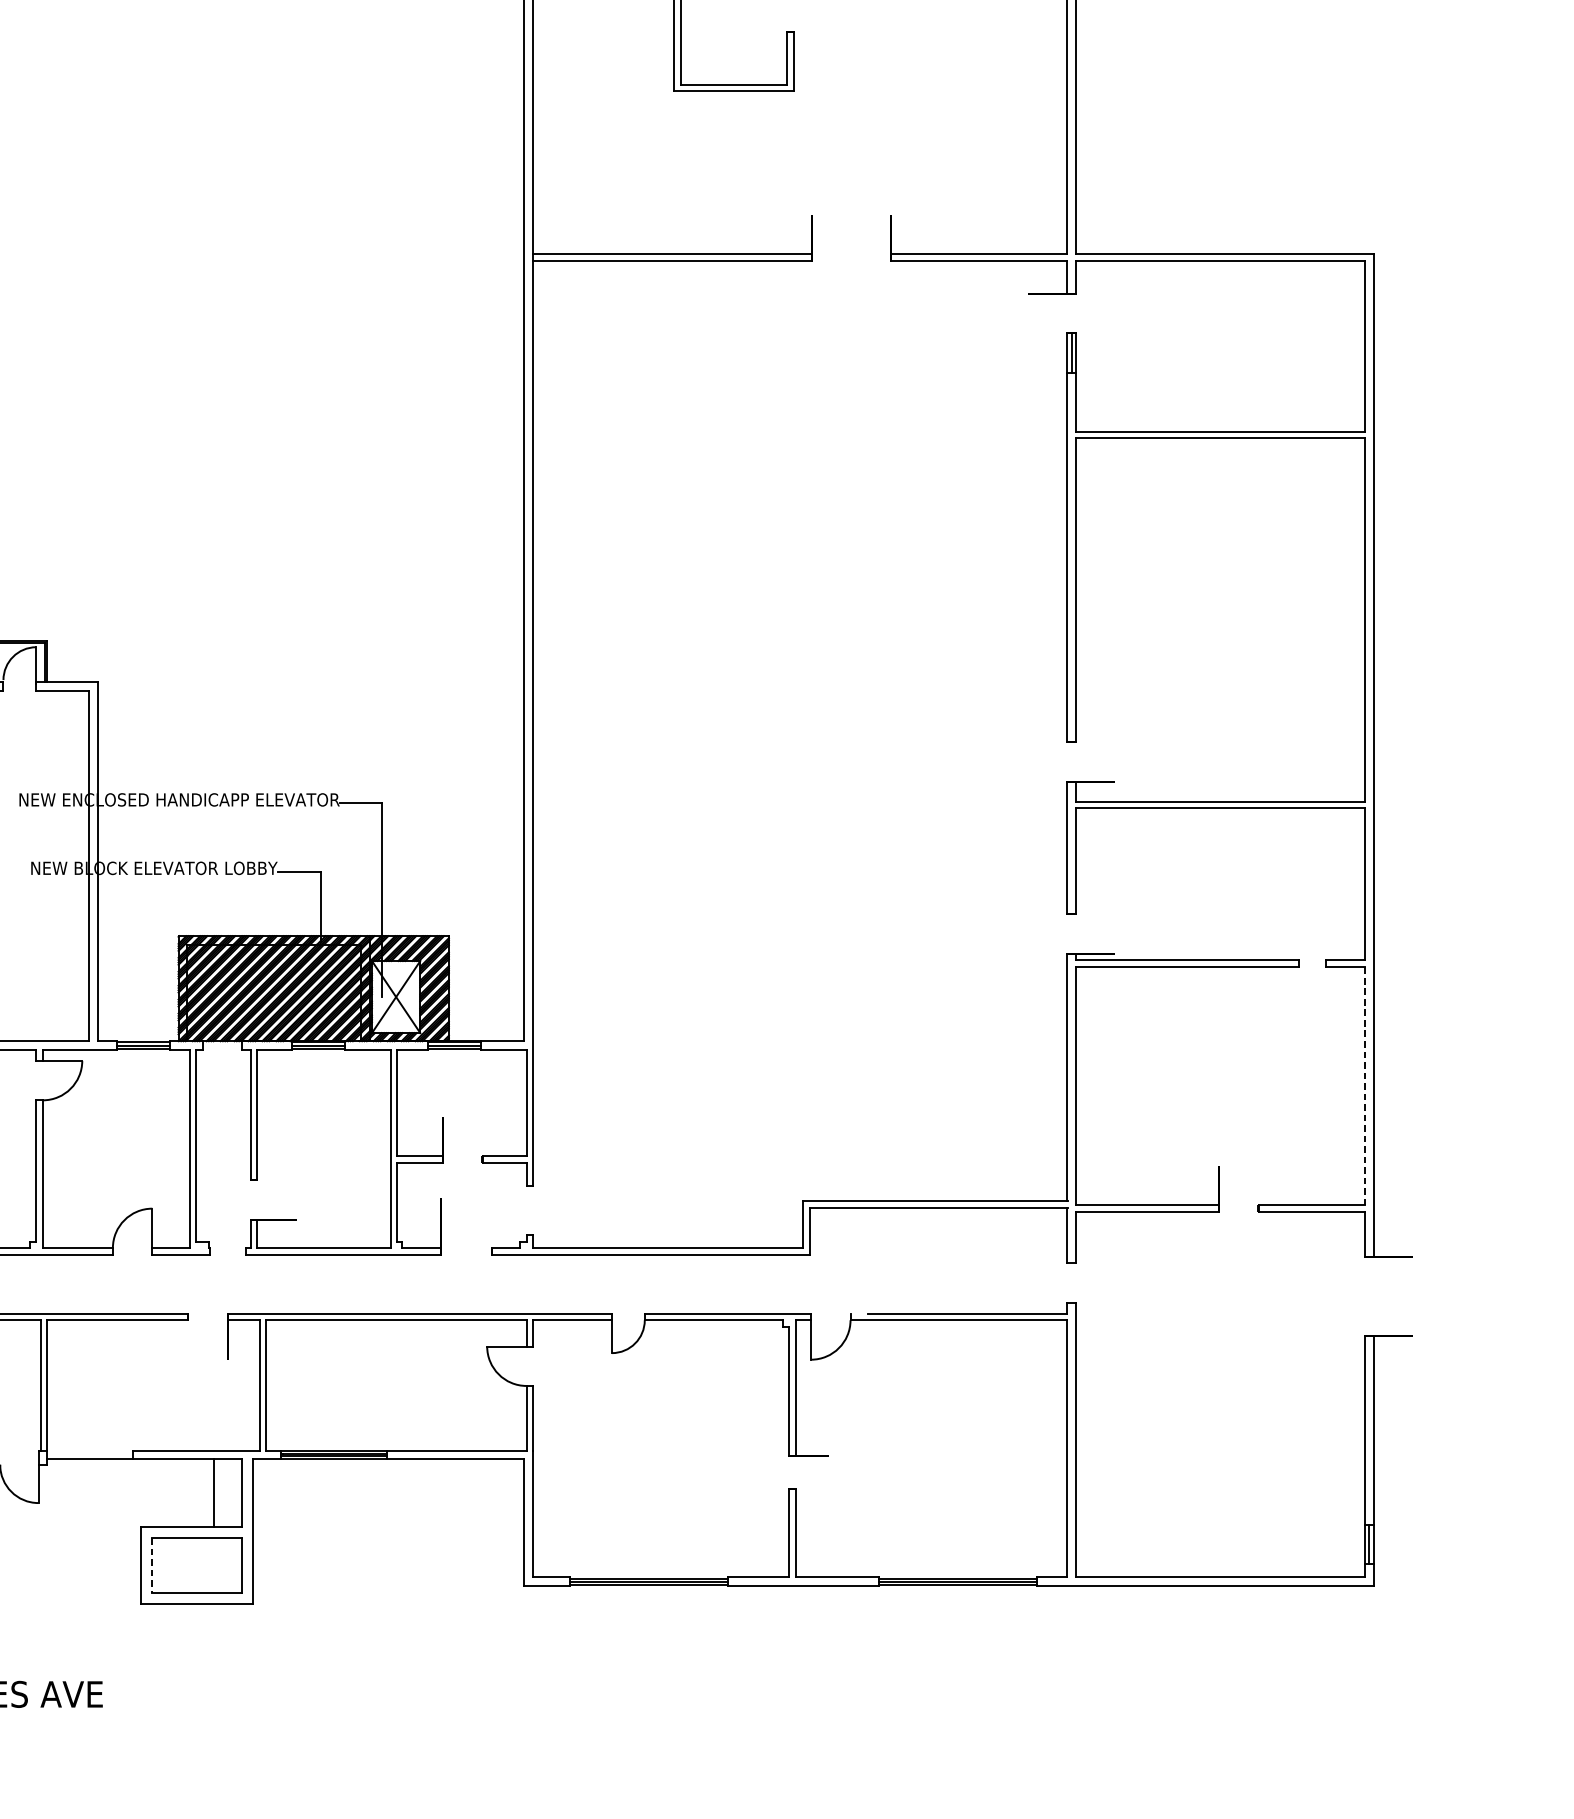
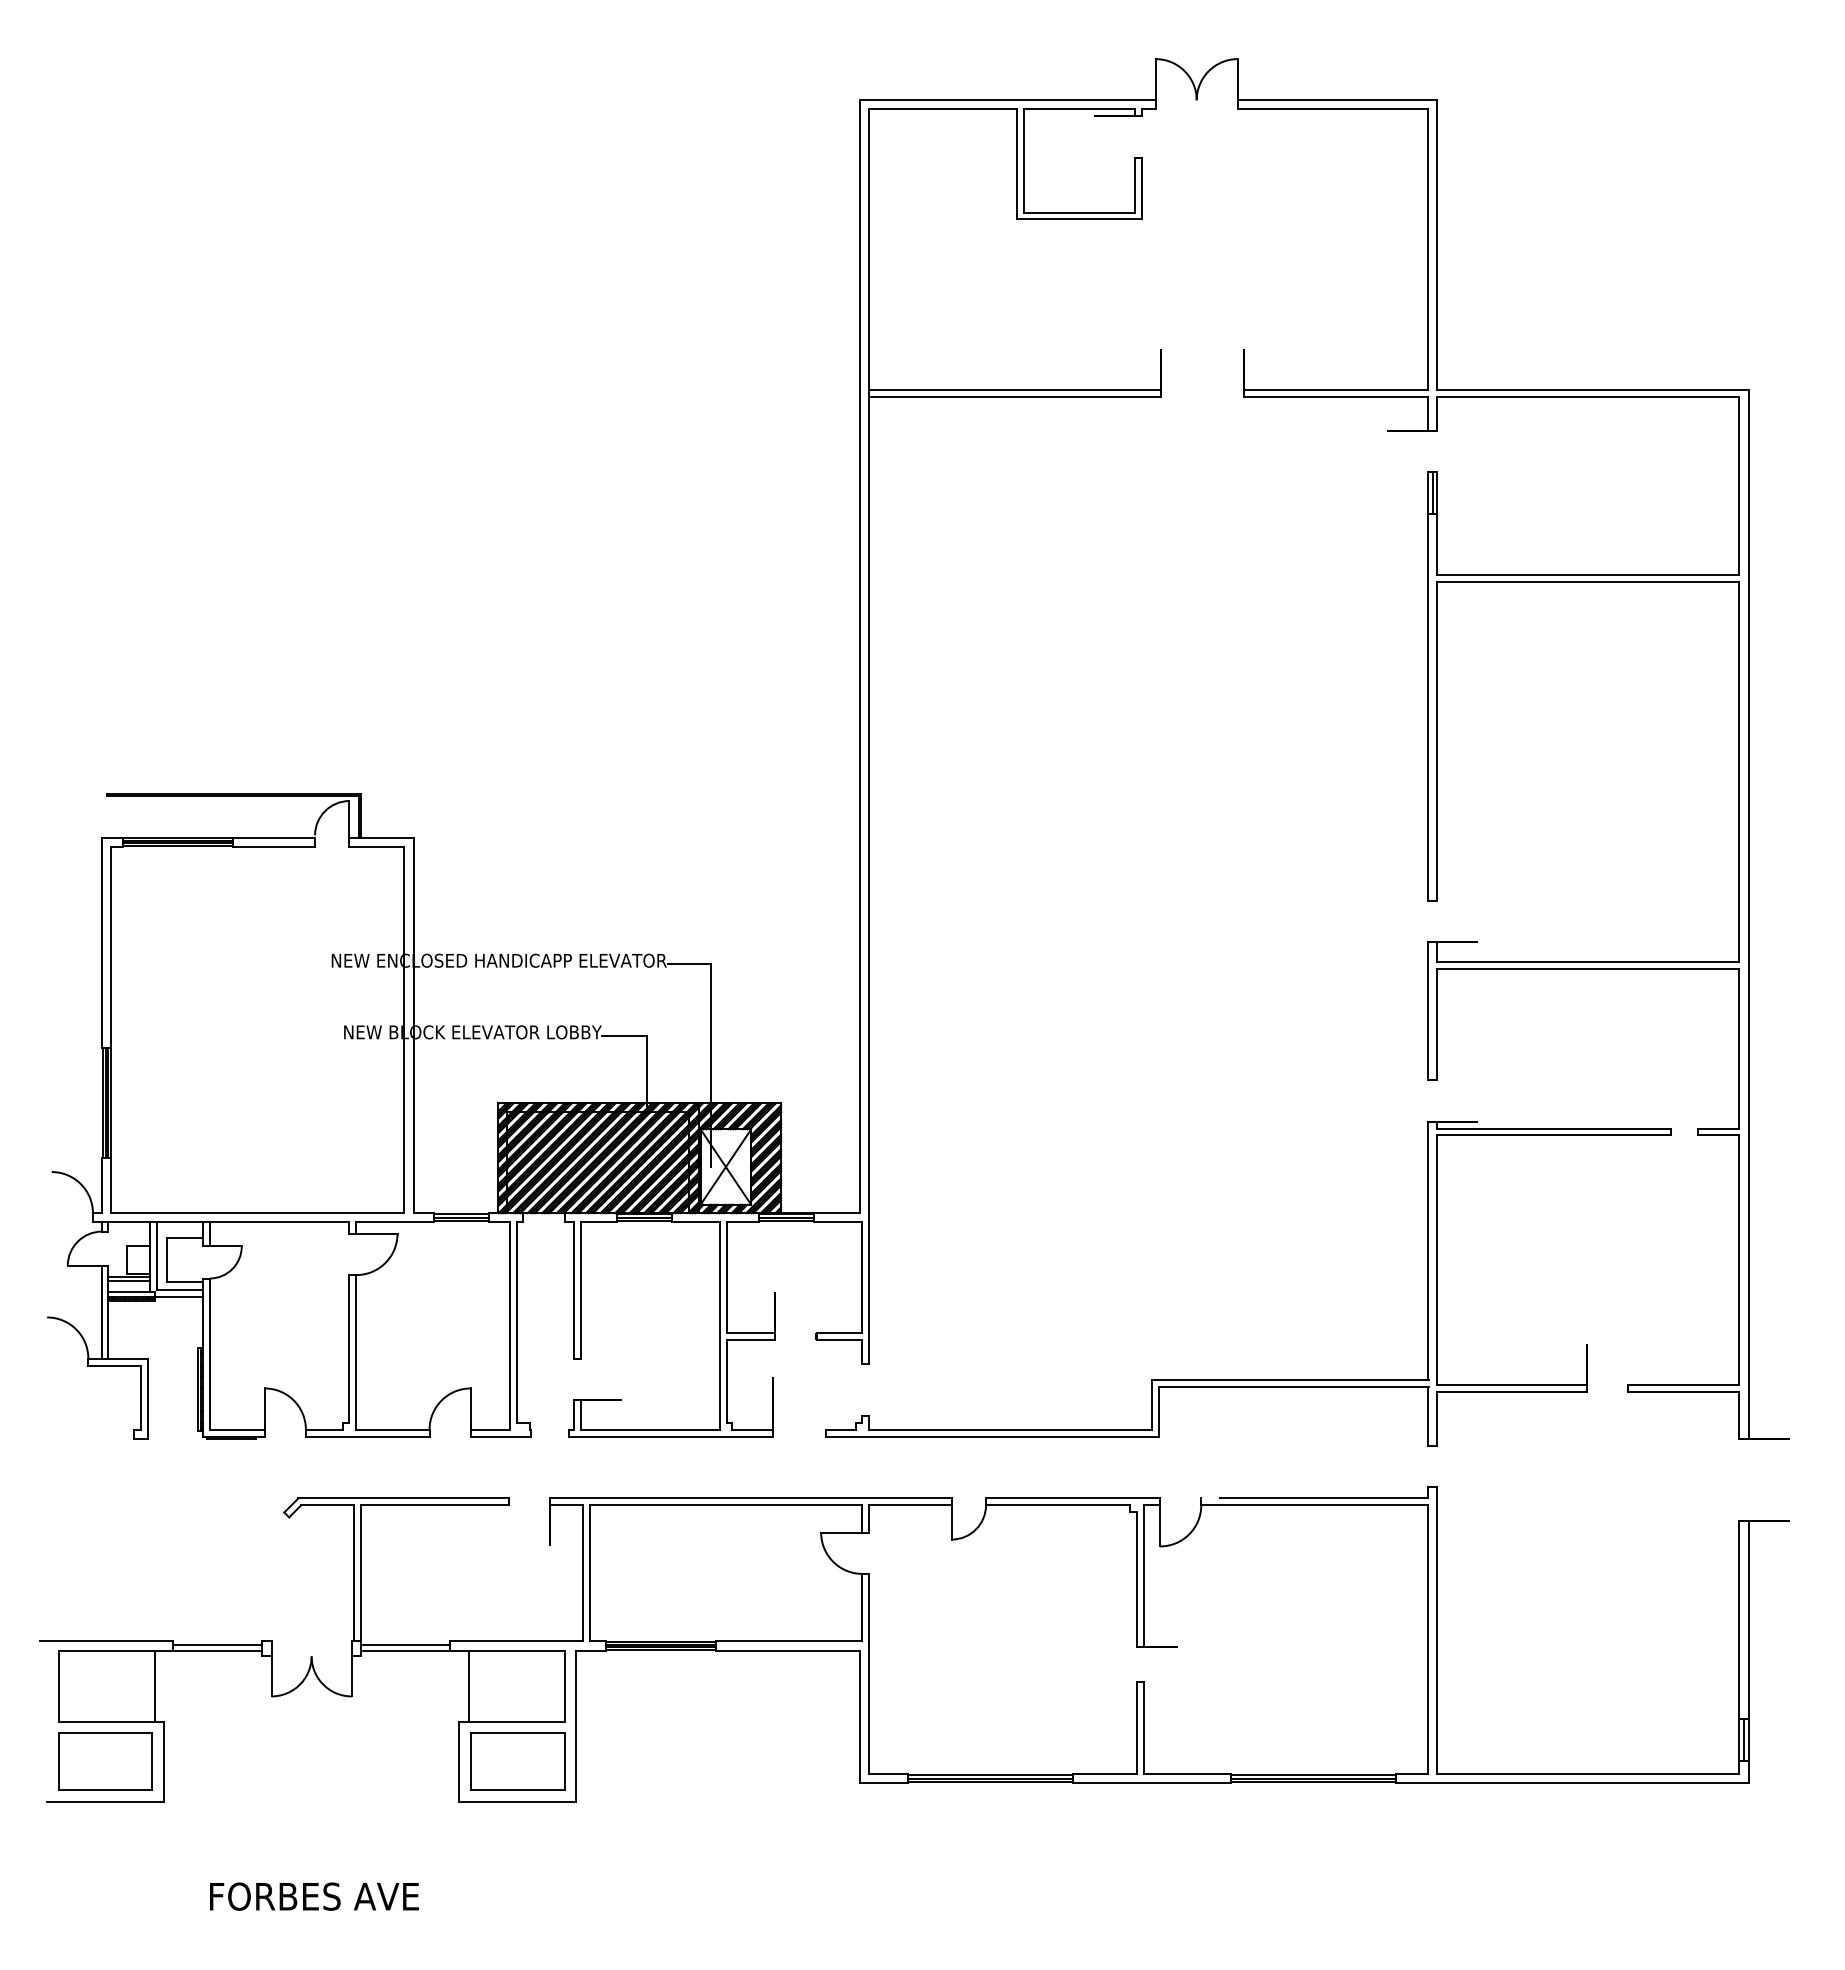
line: (1364, 1086) -> (1739, 1260), dashed -> solid
line: (89, 1453) -> (405, 1644), added
line: (214, 1492) -> (468, 1685), moved
line: (152, 1565) -> (470, 1761), dashed -> solid

